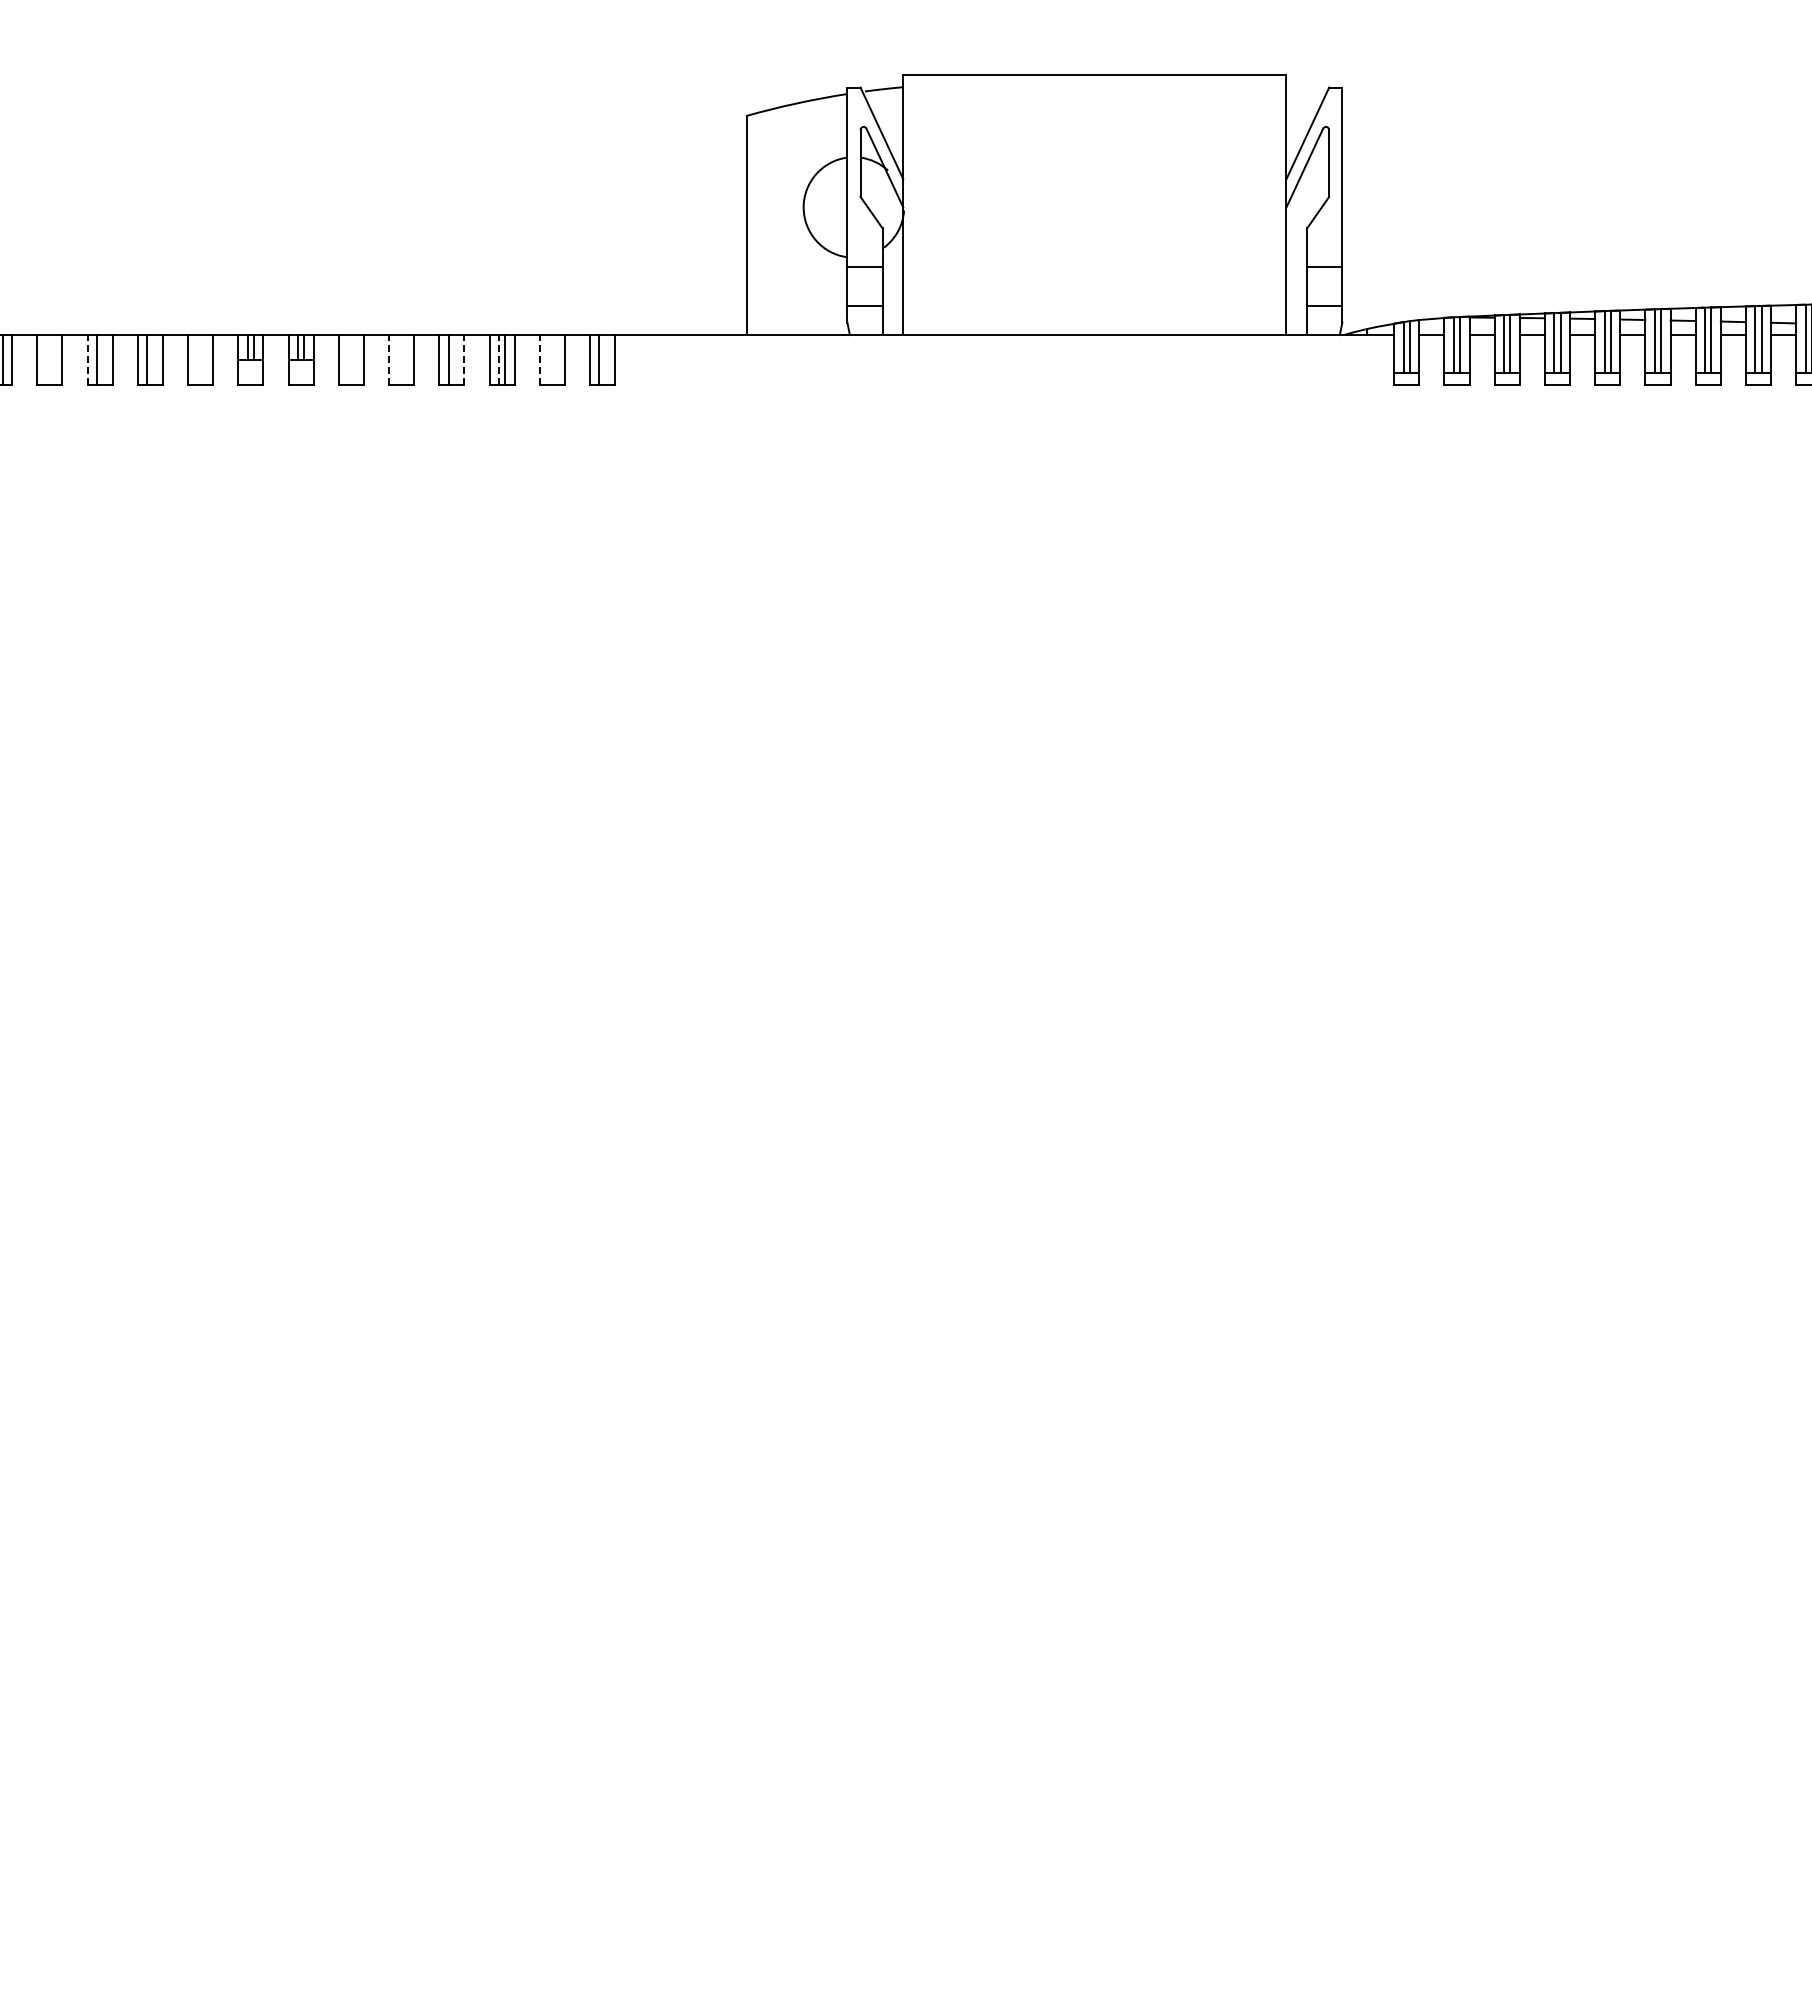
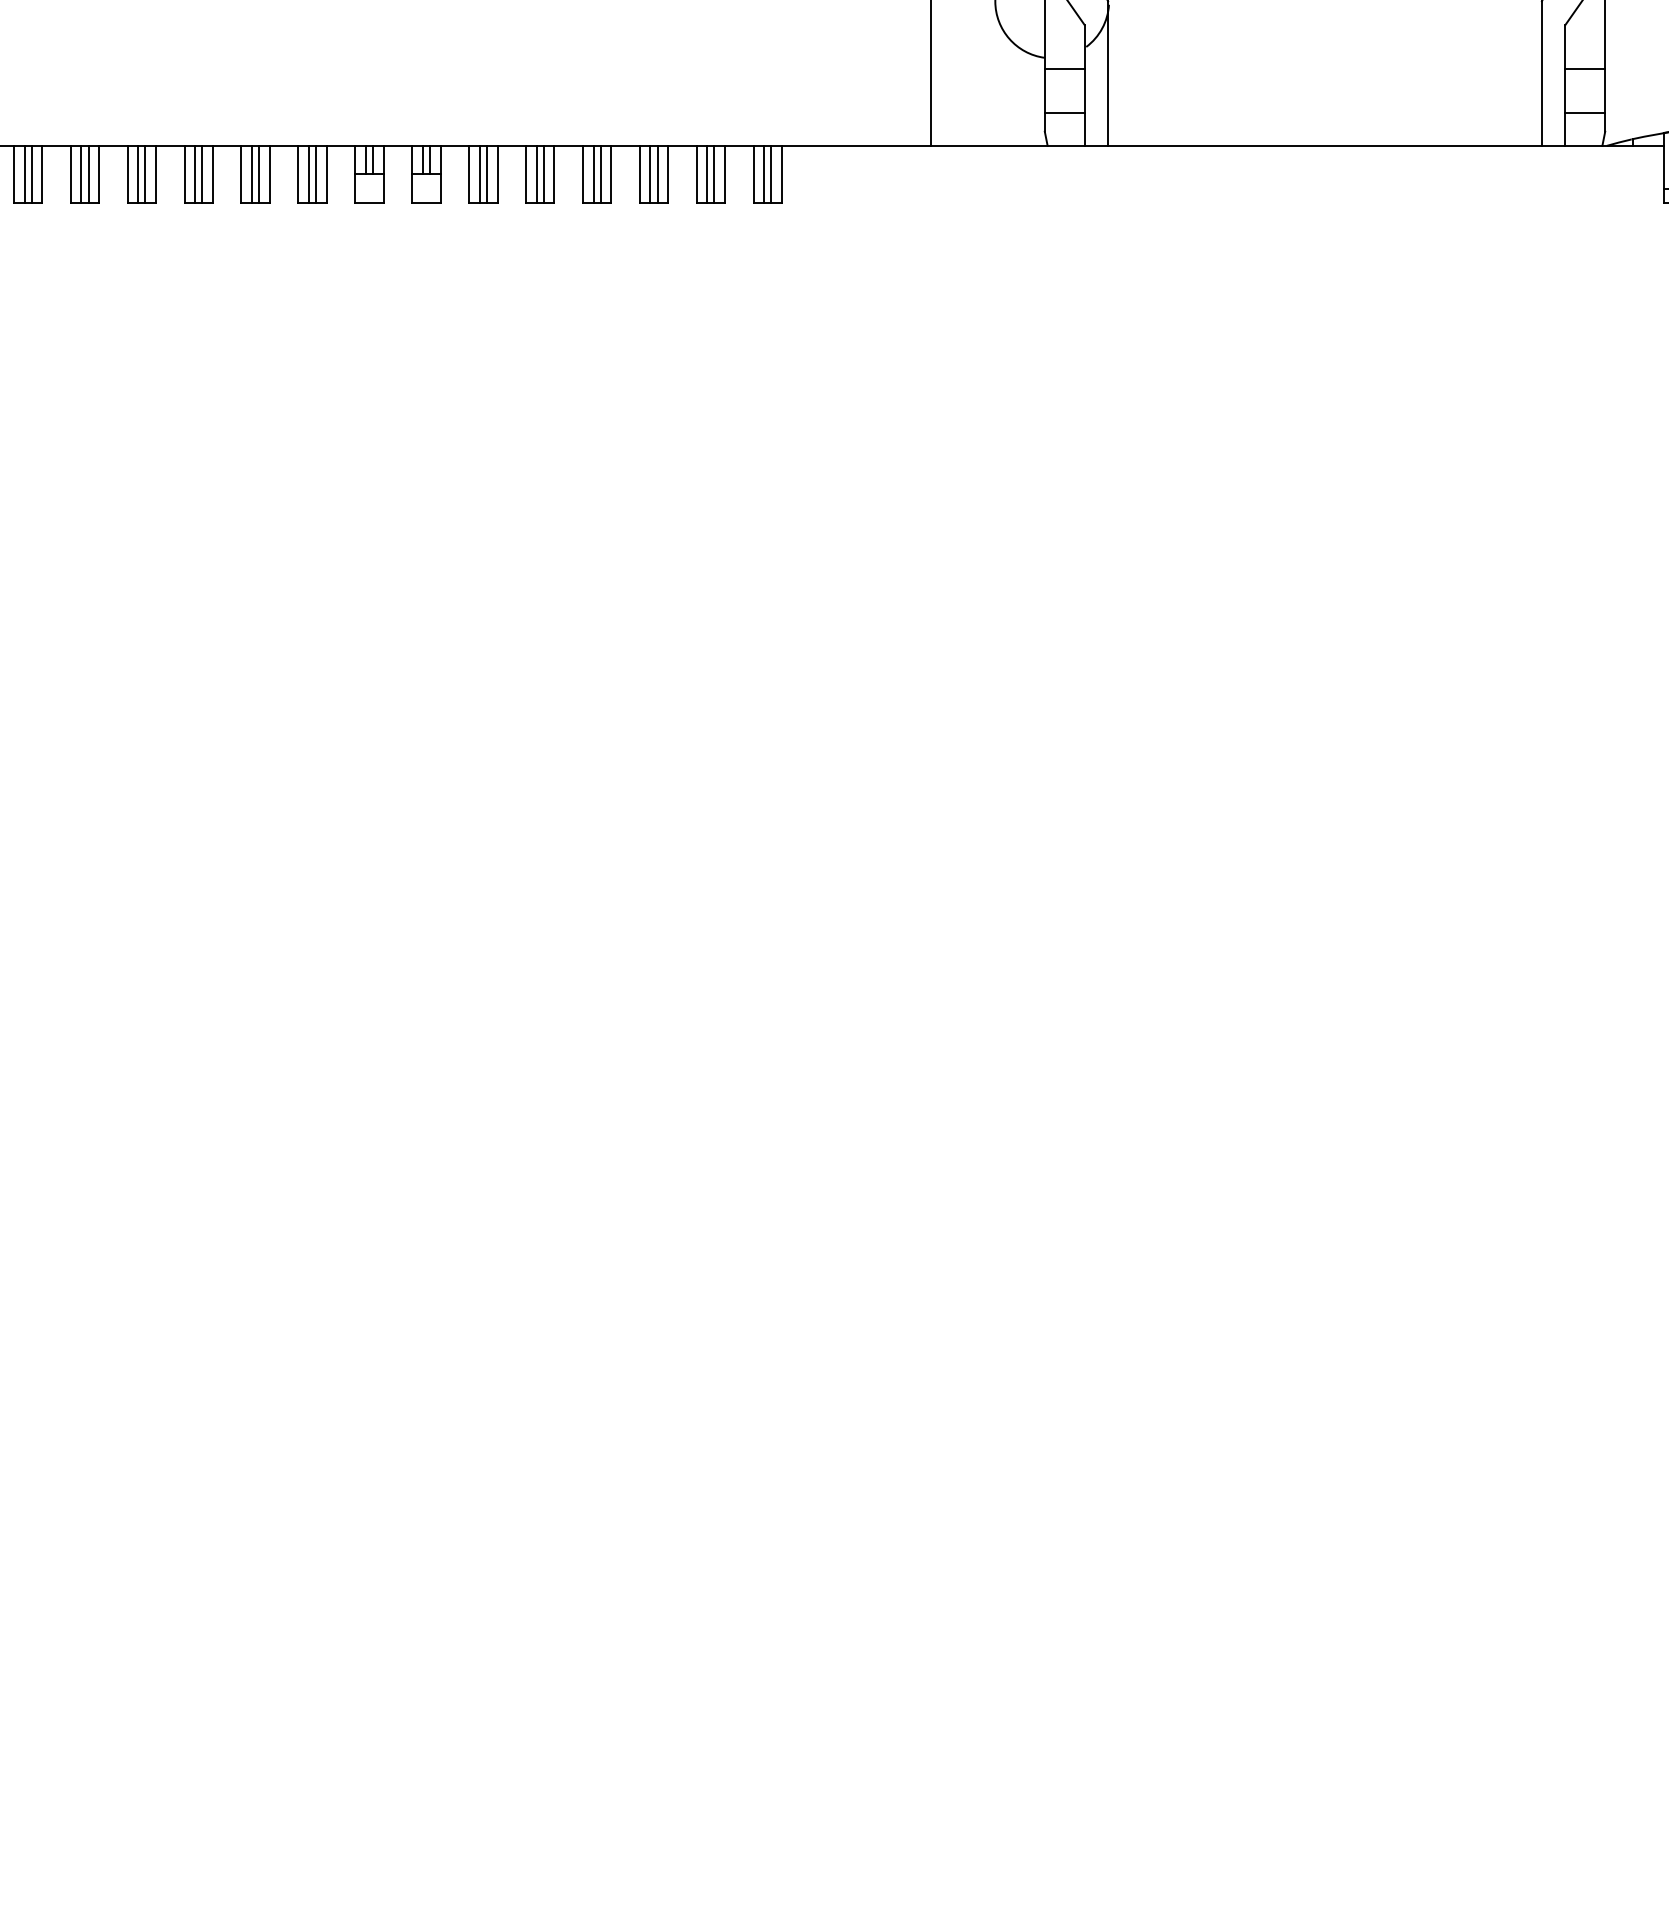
line: (87, 359) -> (184, 173), dashed -> solid
line: (389, 359) -> (526, 173), dashed -> solid
line: (464, 359) -> (611, 173), dashed -> solid
line: (498, 359) -> (649, 173), dashed -> solid
line: (539, 359) -> (696, 173), dashed -> solid
line: (46, 360) -> (138, 174), added
line: (52, 360) -> (144, 174), added
line: (103, 360) -> (202, 174), added
line: (153, 360) -> (259, 174), added
line: (197, 360) -> (309, 174), added
line: (203, 360) -> (315, 174), added
line: (348, 360) -> (480, 174), added
line: (354, 360) -> (486, 174), added
line: (398, 360) -> (536, 174), added
line: (404, 360) -> (543, 174), added
line: (455, 360) -> (601, 174), added
line: (549, 360) -> (707, 174), added
line: (555, 360) -> (714, 174), added
line: (605, 360) -> (771, 174), added

